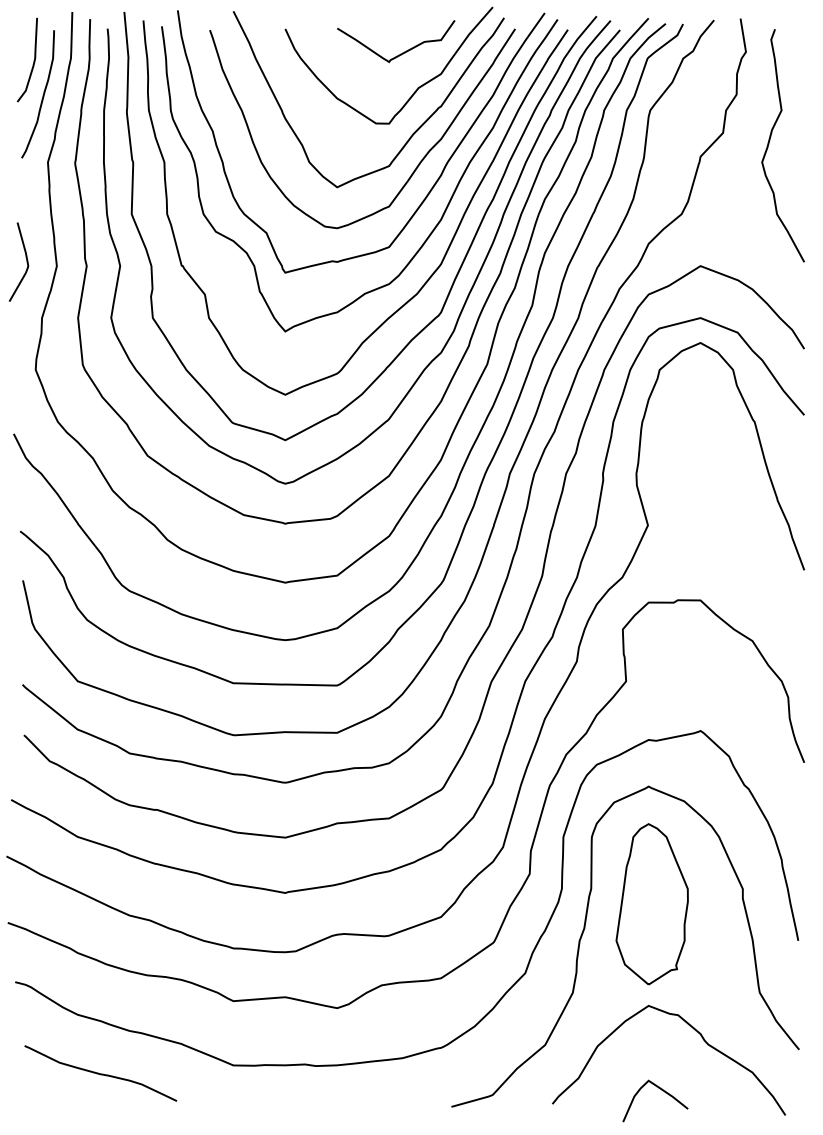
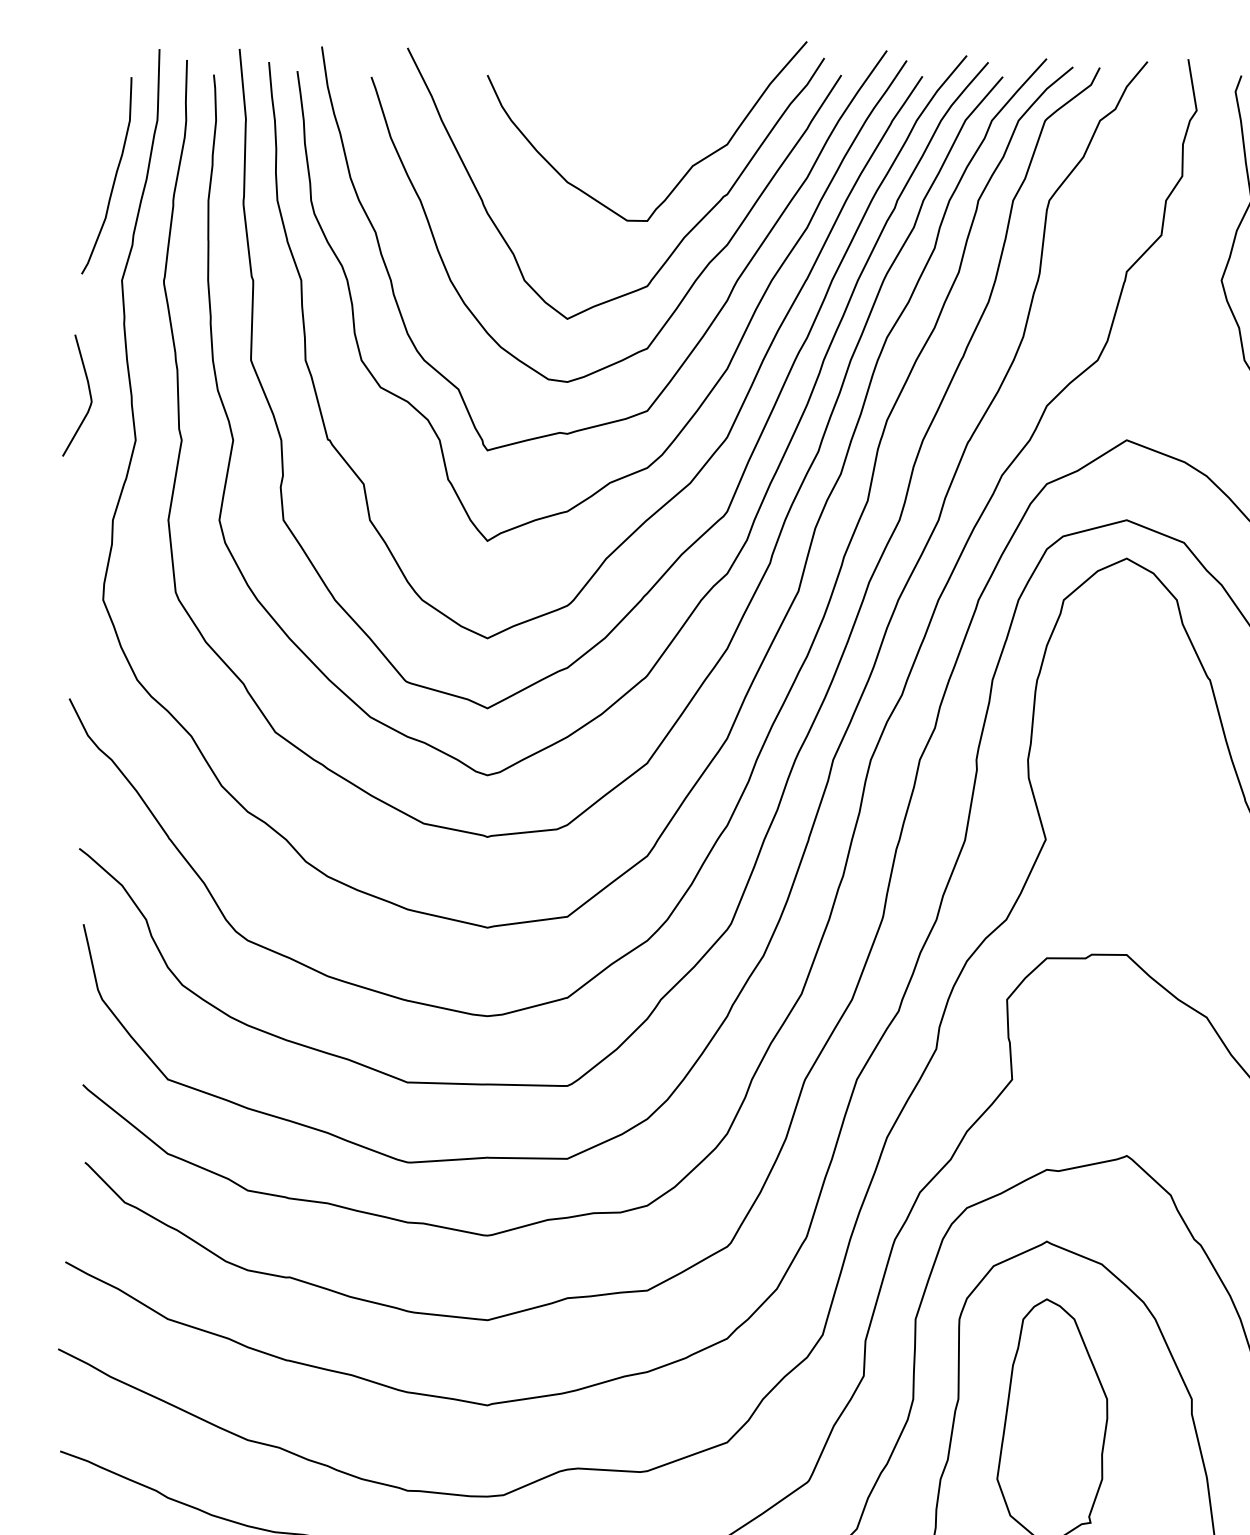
curve: (402, 52) -> (667, 111), removed
curve: (33, 60) -> (99, 123), removed
curve: (26, 261) -> (88, 394), moved

